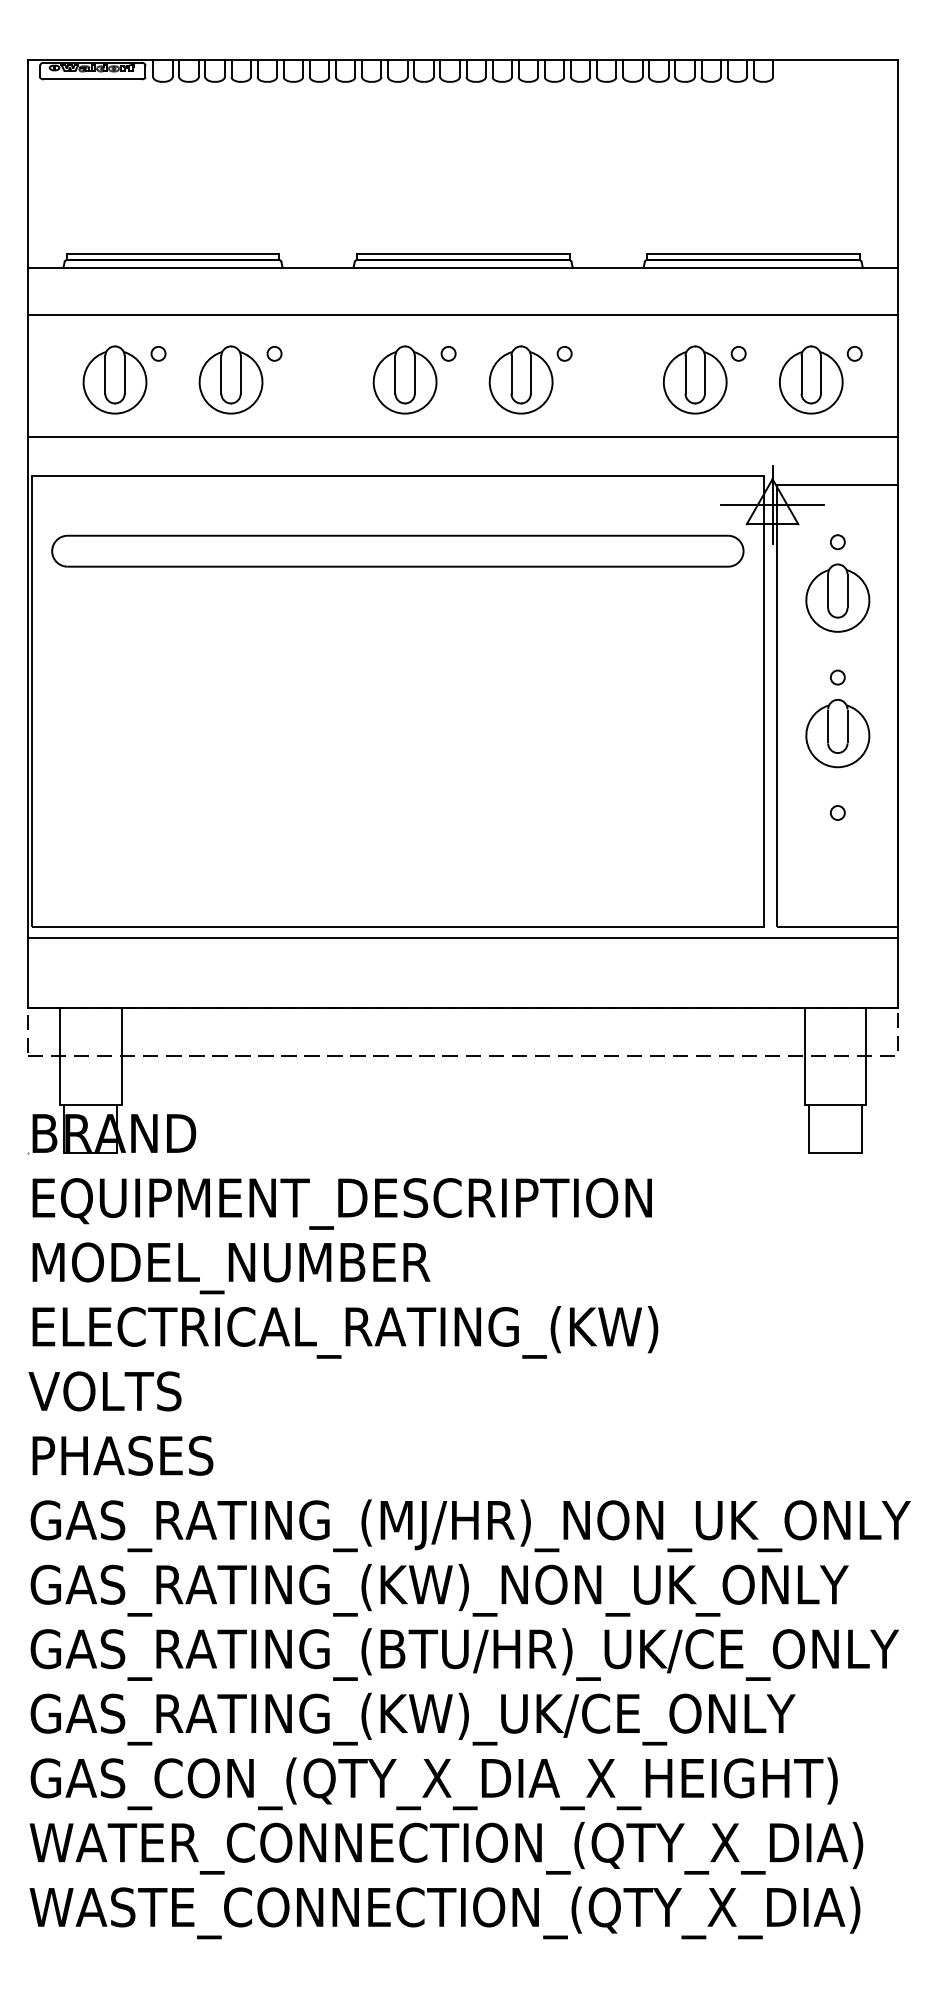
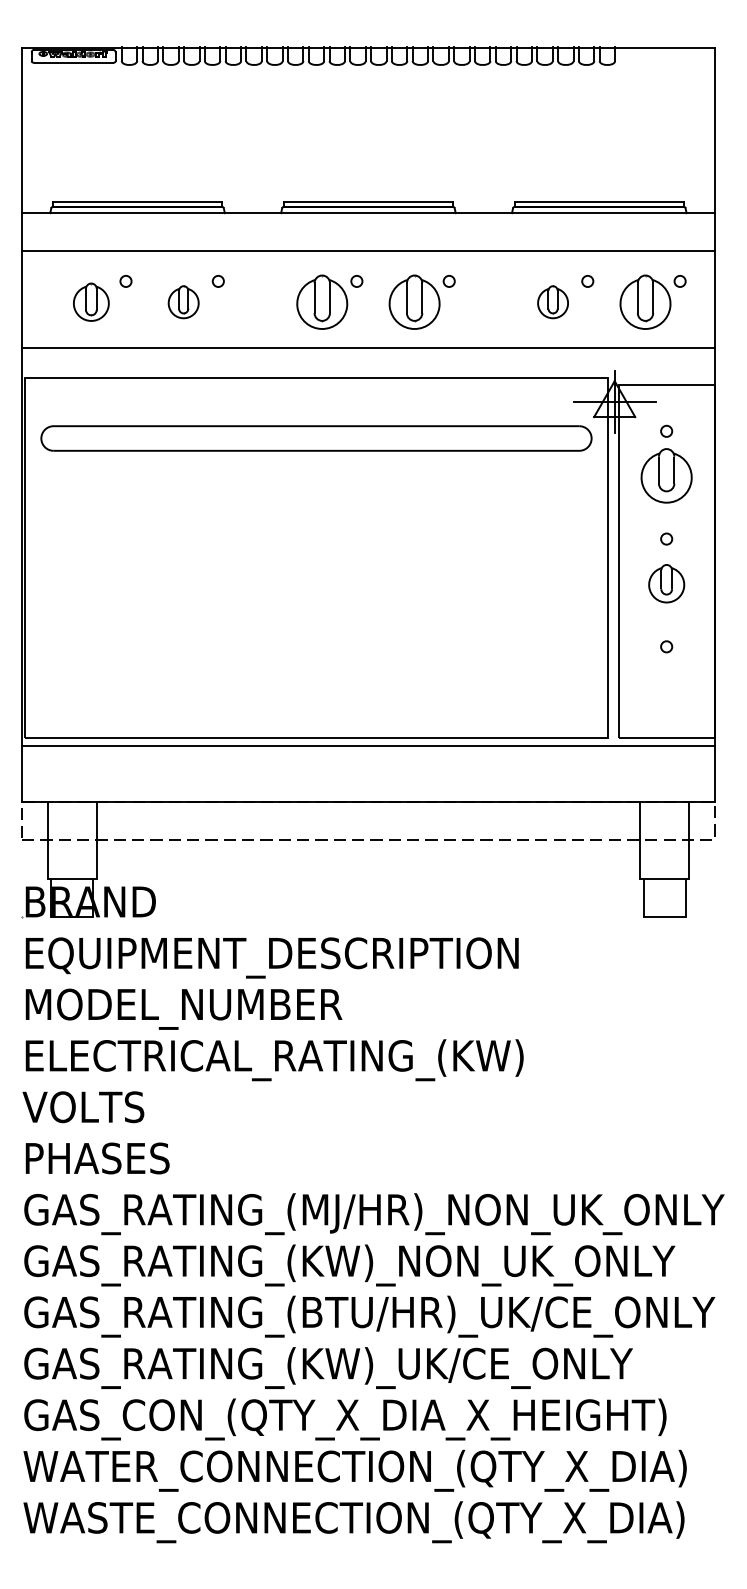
part: (114, 379) -> (90, 301), size x0.7
part: (230, 379) -> (183, 301), size x0.6
part: (694, 379) -> (552, 301), size x0.6
part: (837, 733) -> (666, 583), size x0.7

